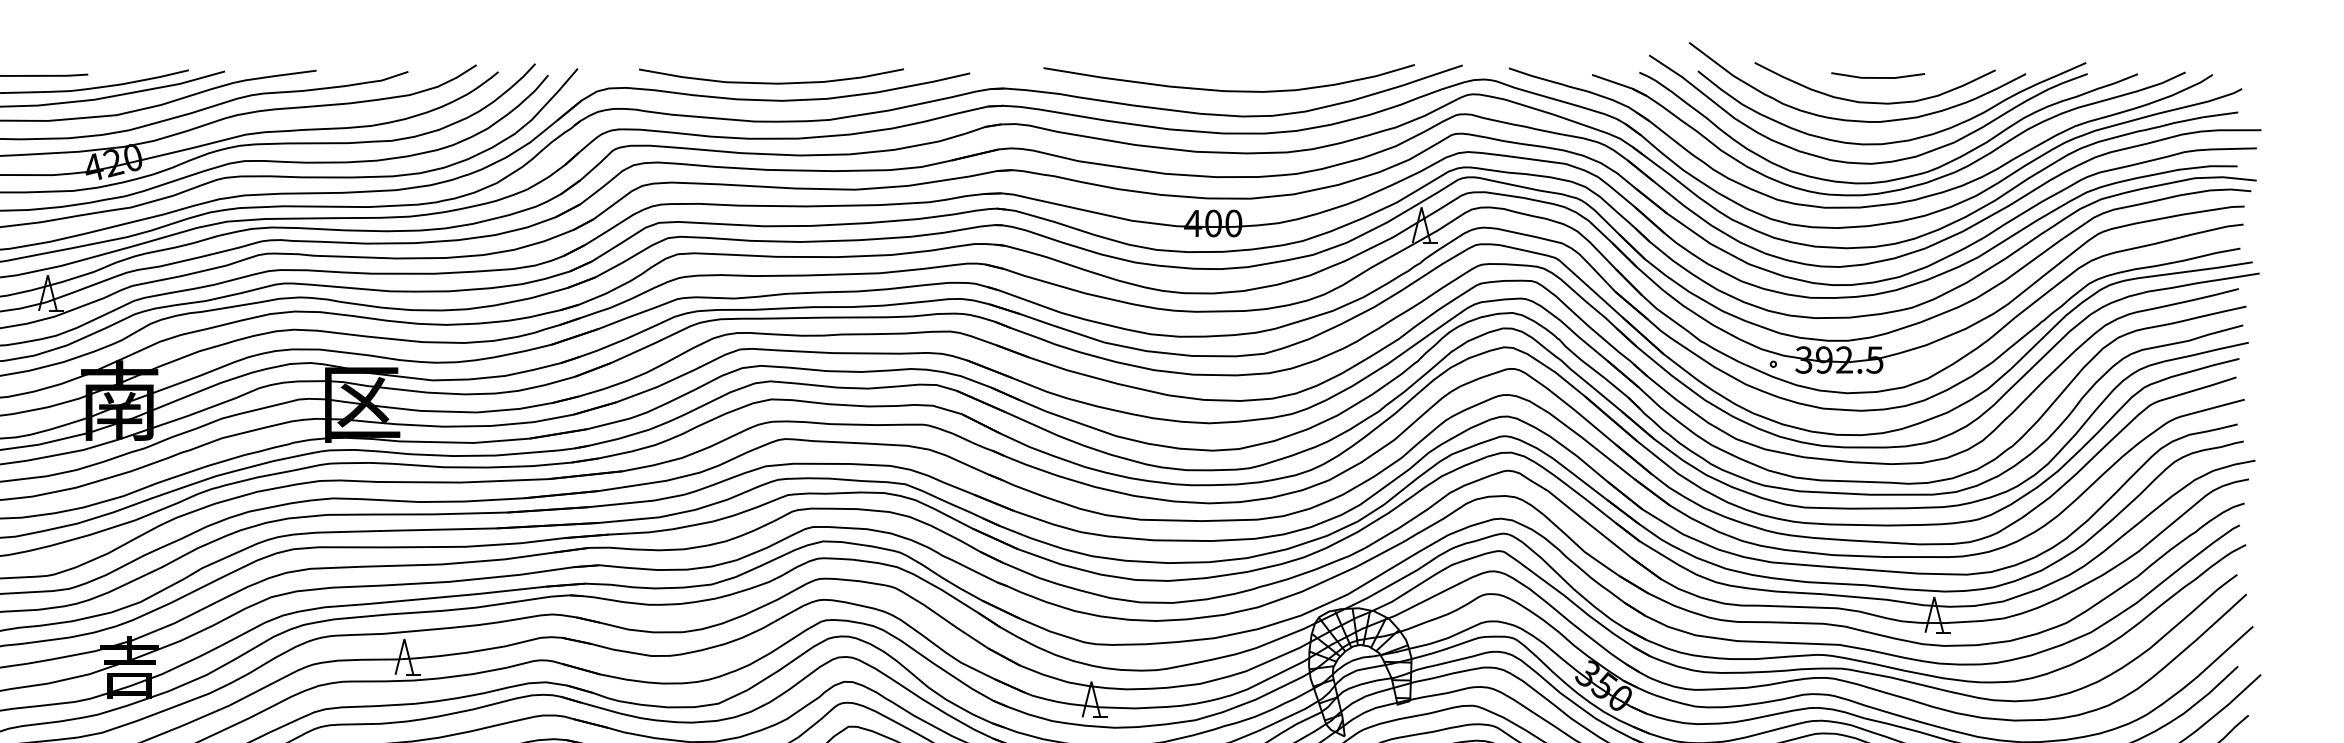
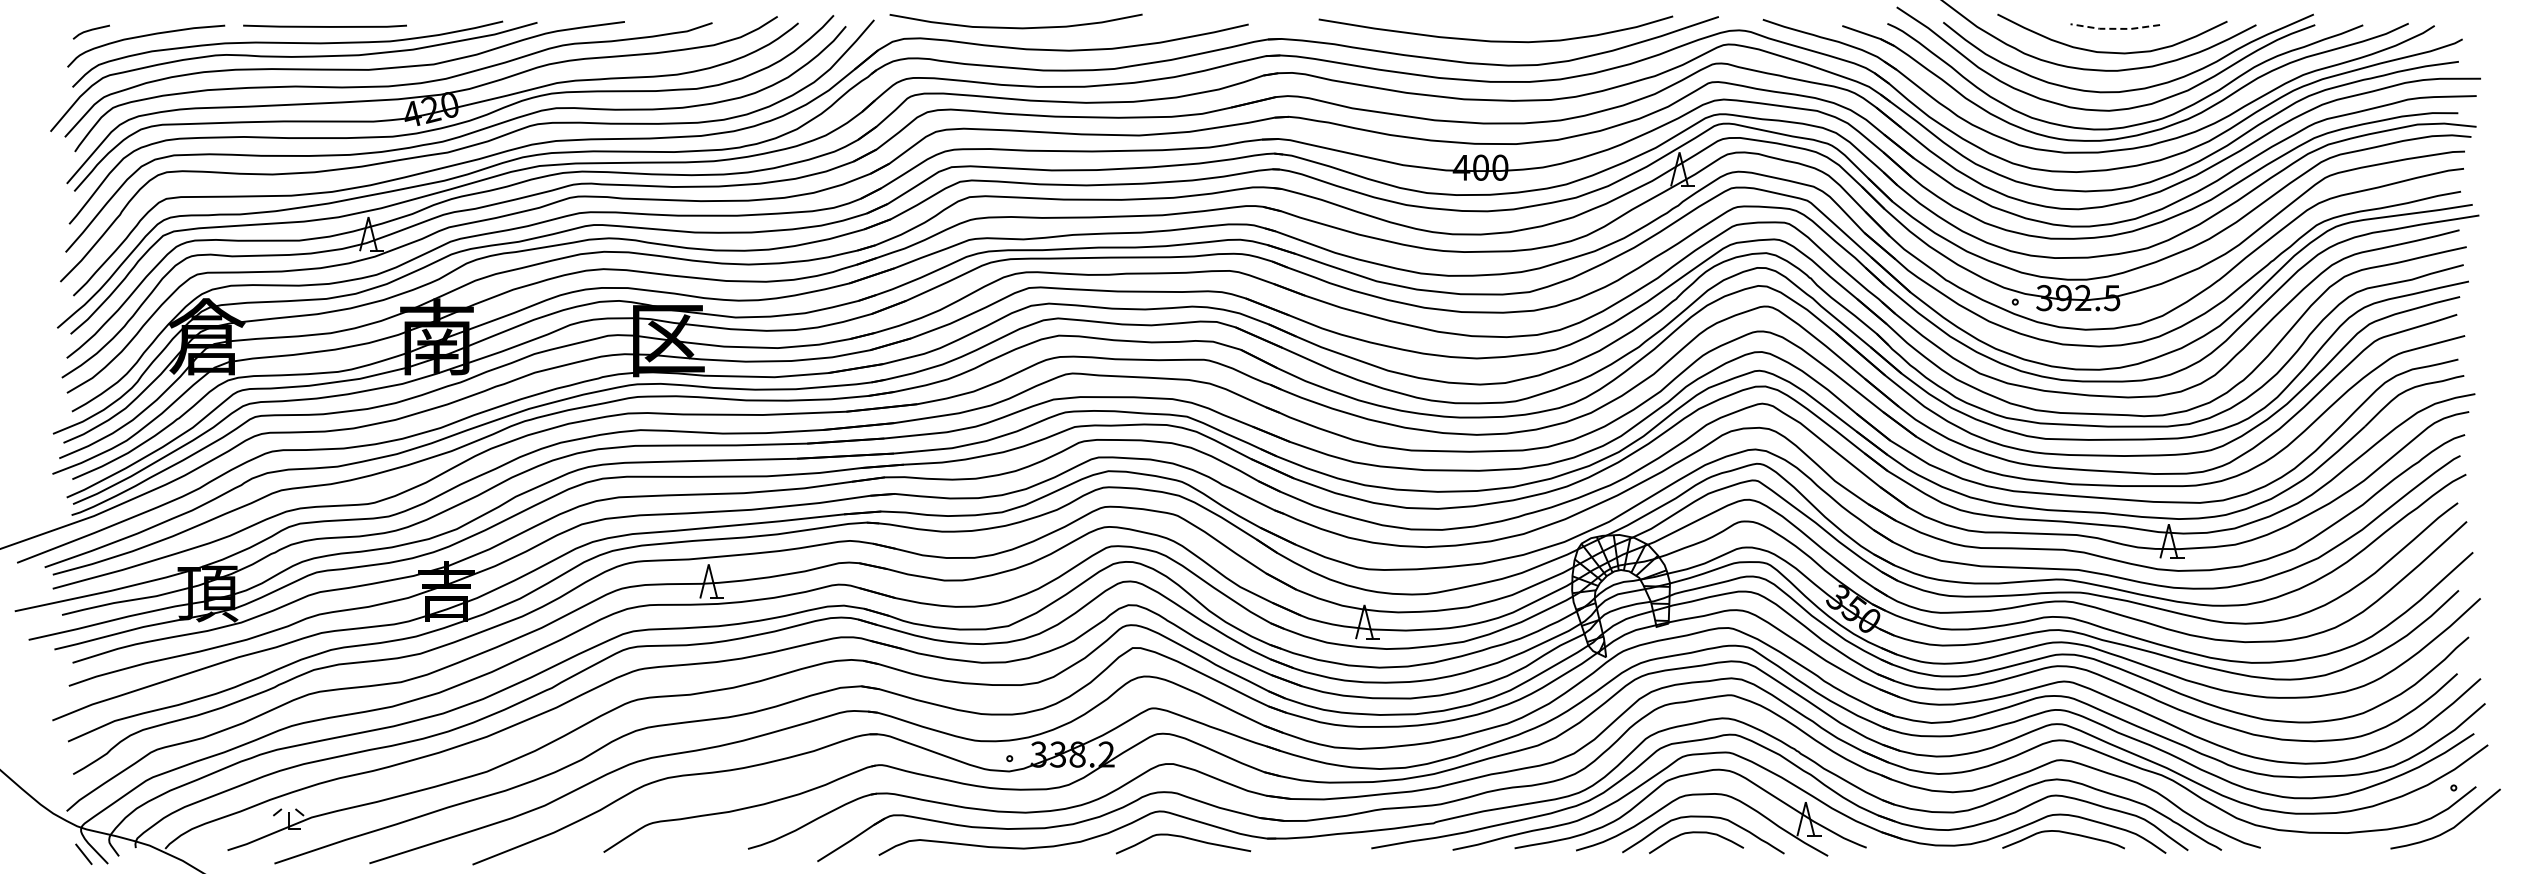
line: (1878, 77) -> (2115, 28), solid -> dashed
curve: (770, 82) -> (1015, 27), moved

